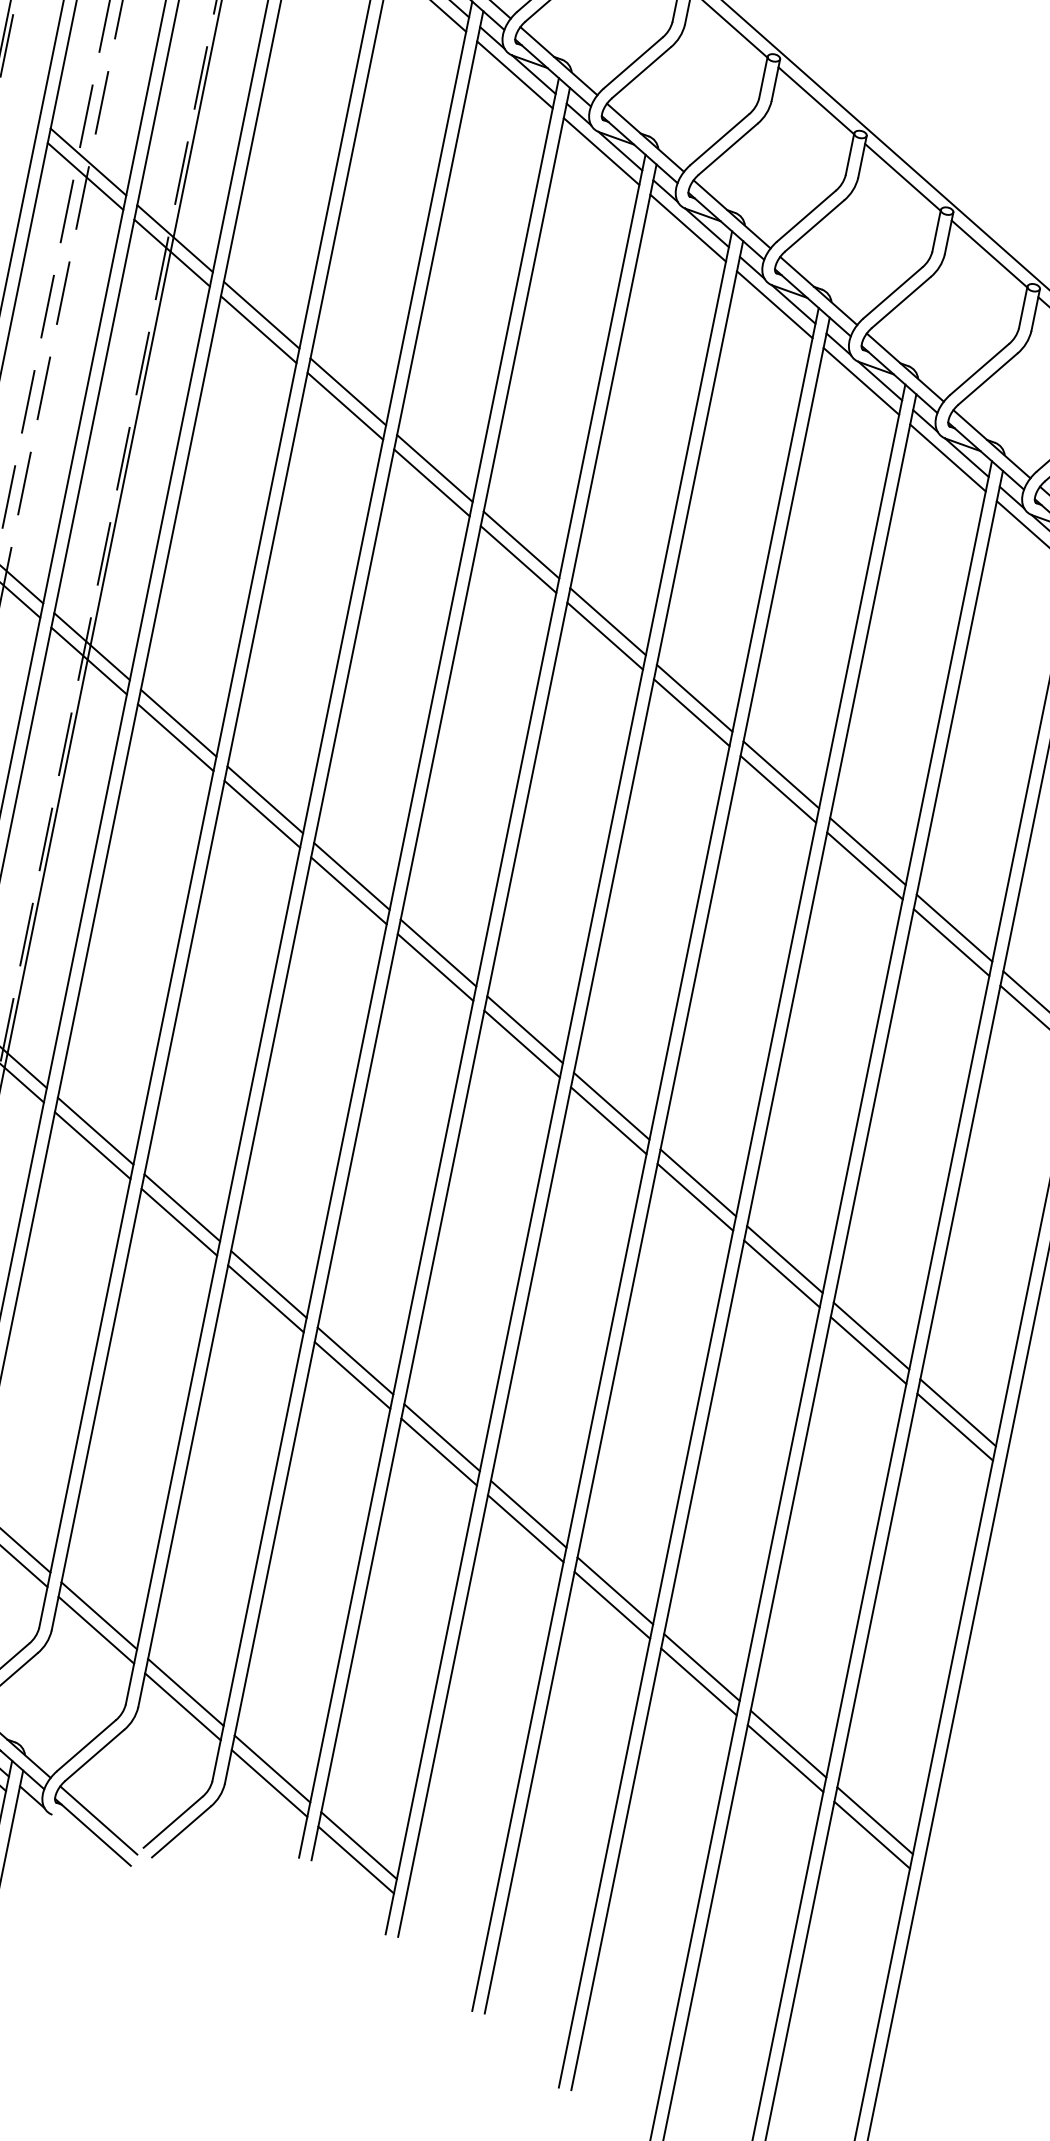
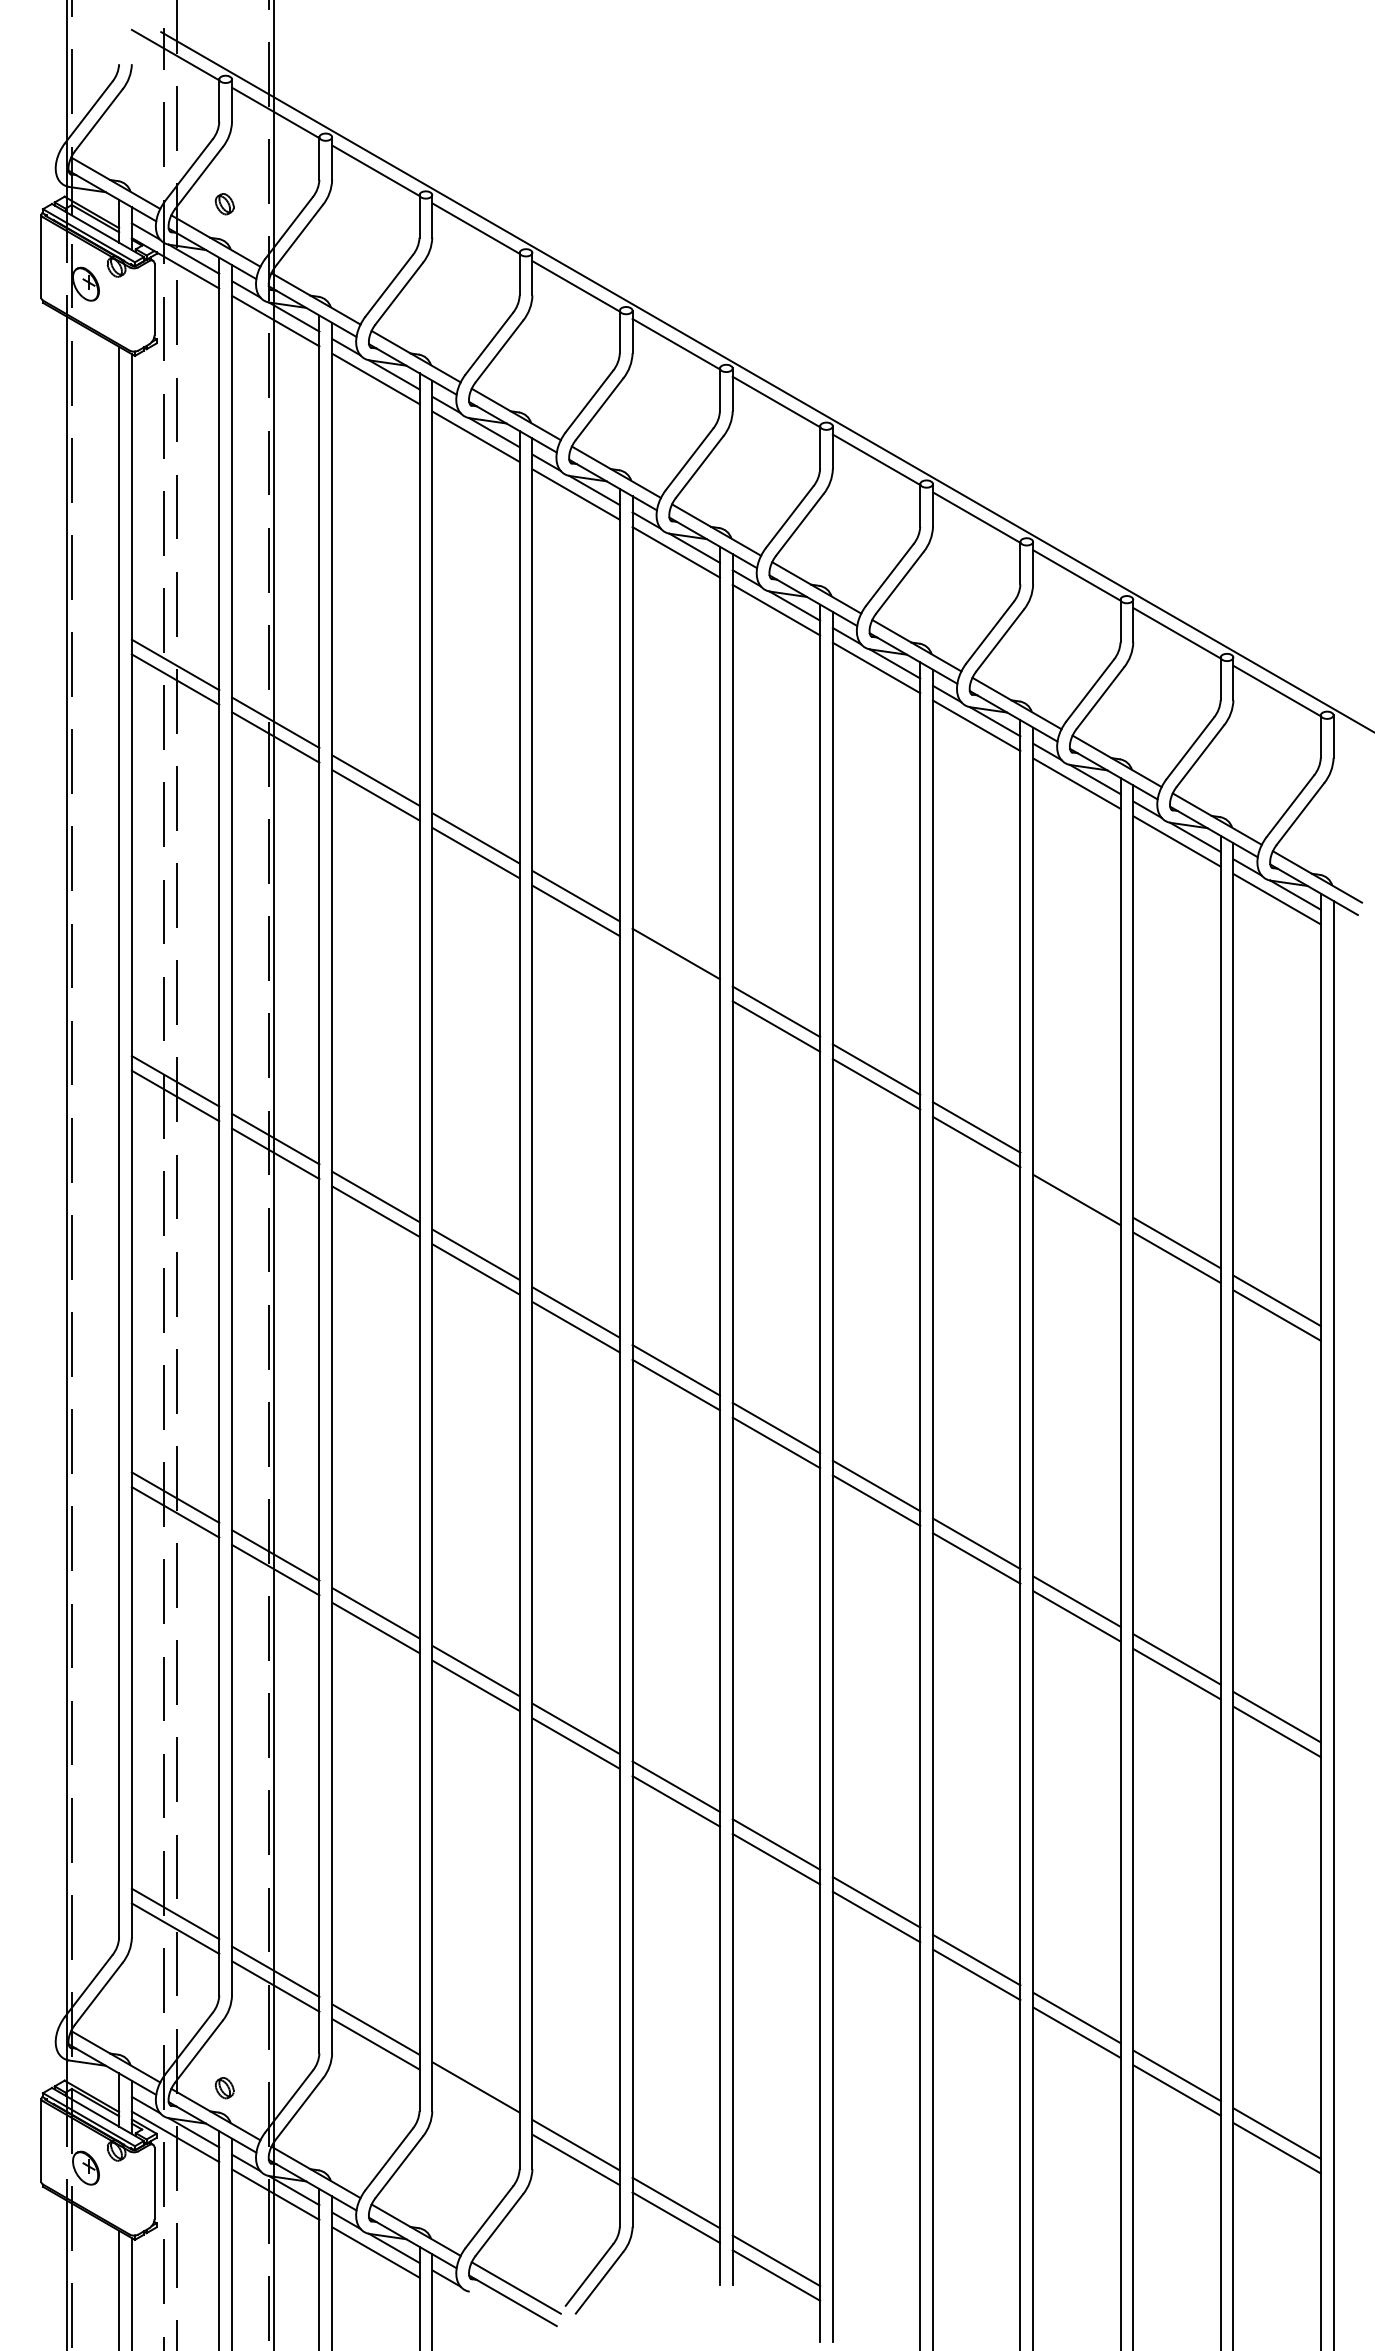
line: (517, 559) -> (675, 968), removed
line: (867, 850) -> (1076, 1184), removed
line: (95, 1629) -> (475, 2101), removed

